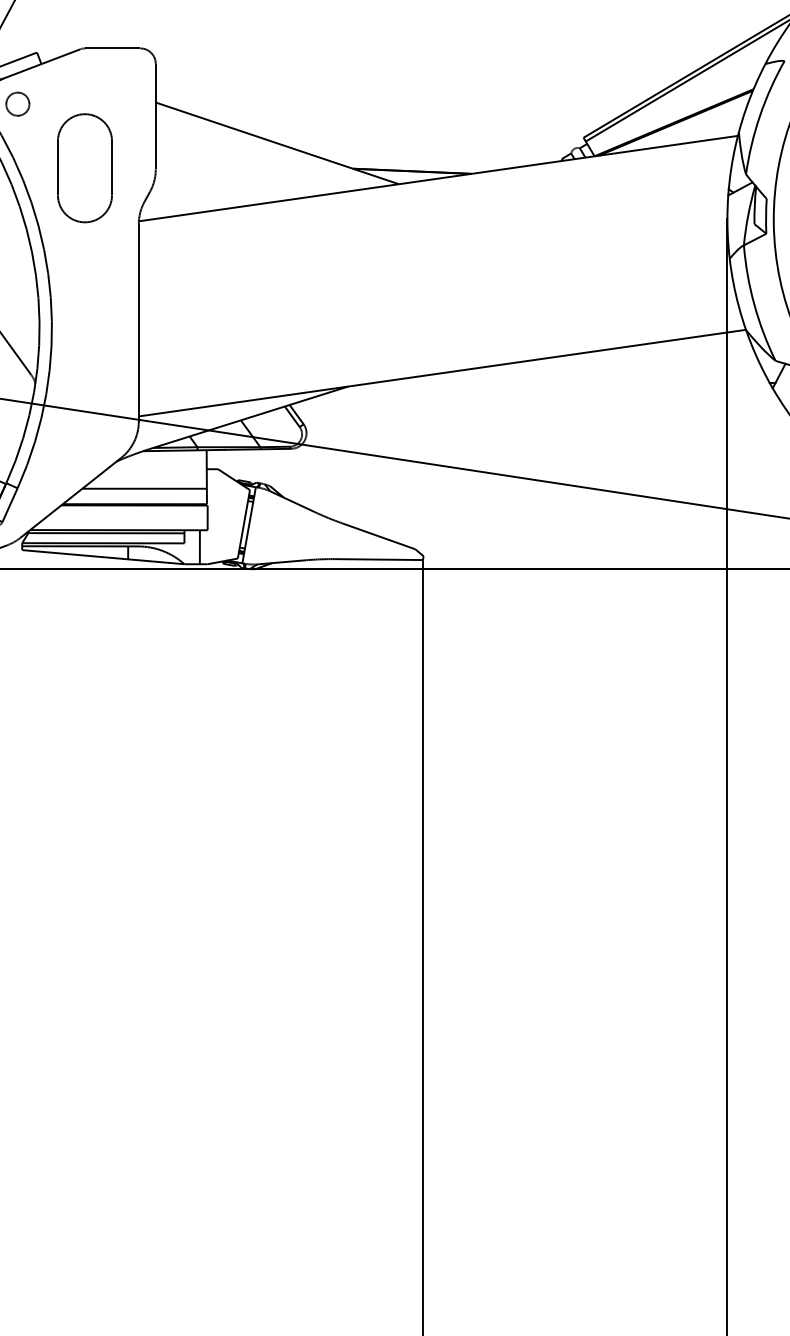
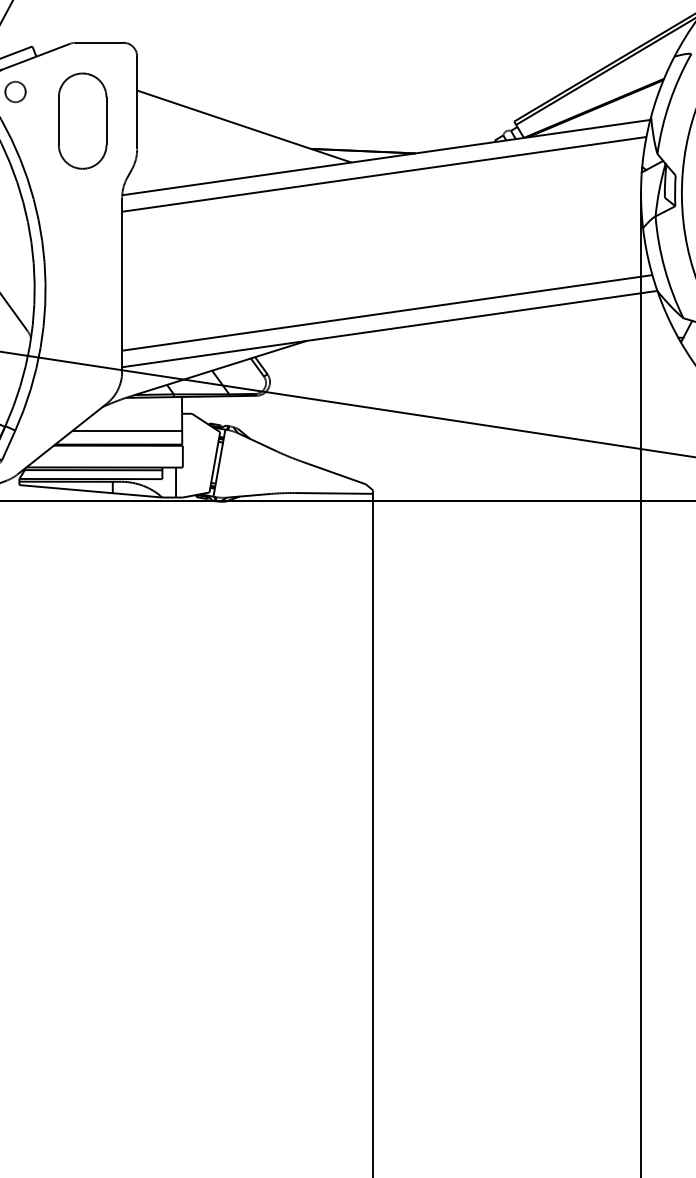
part: (84, 168) -> (82, 121), moved
line: (435, 197) -> (383, 174), added
line: (439, 354) -> (387, 312), added

